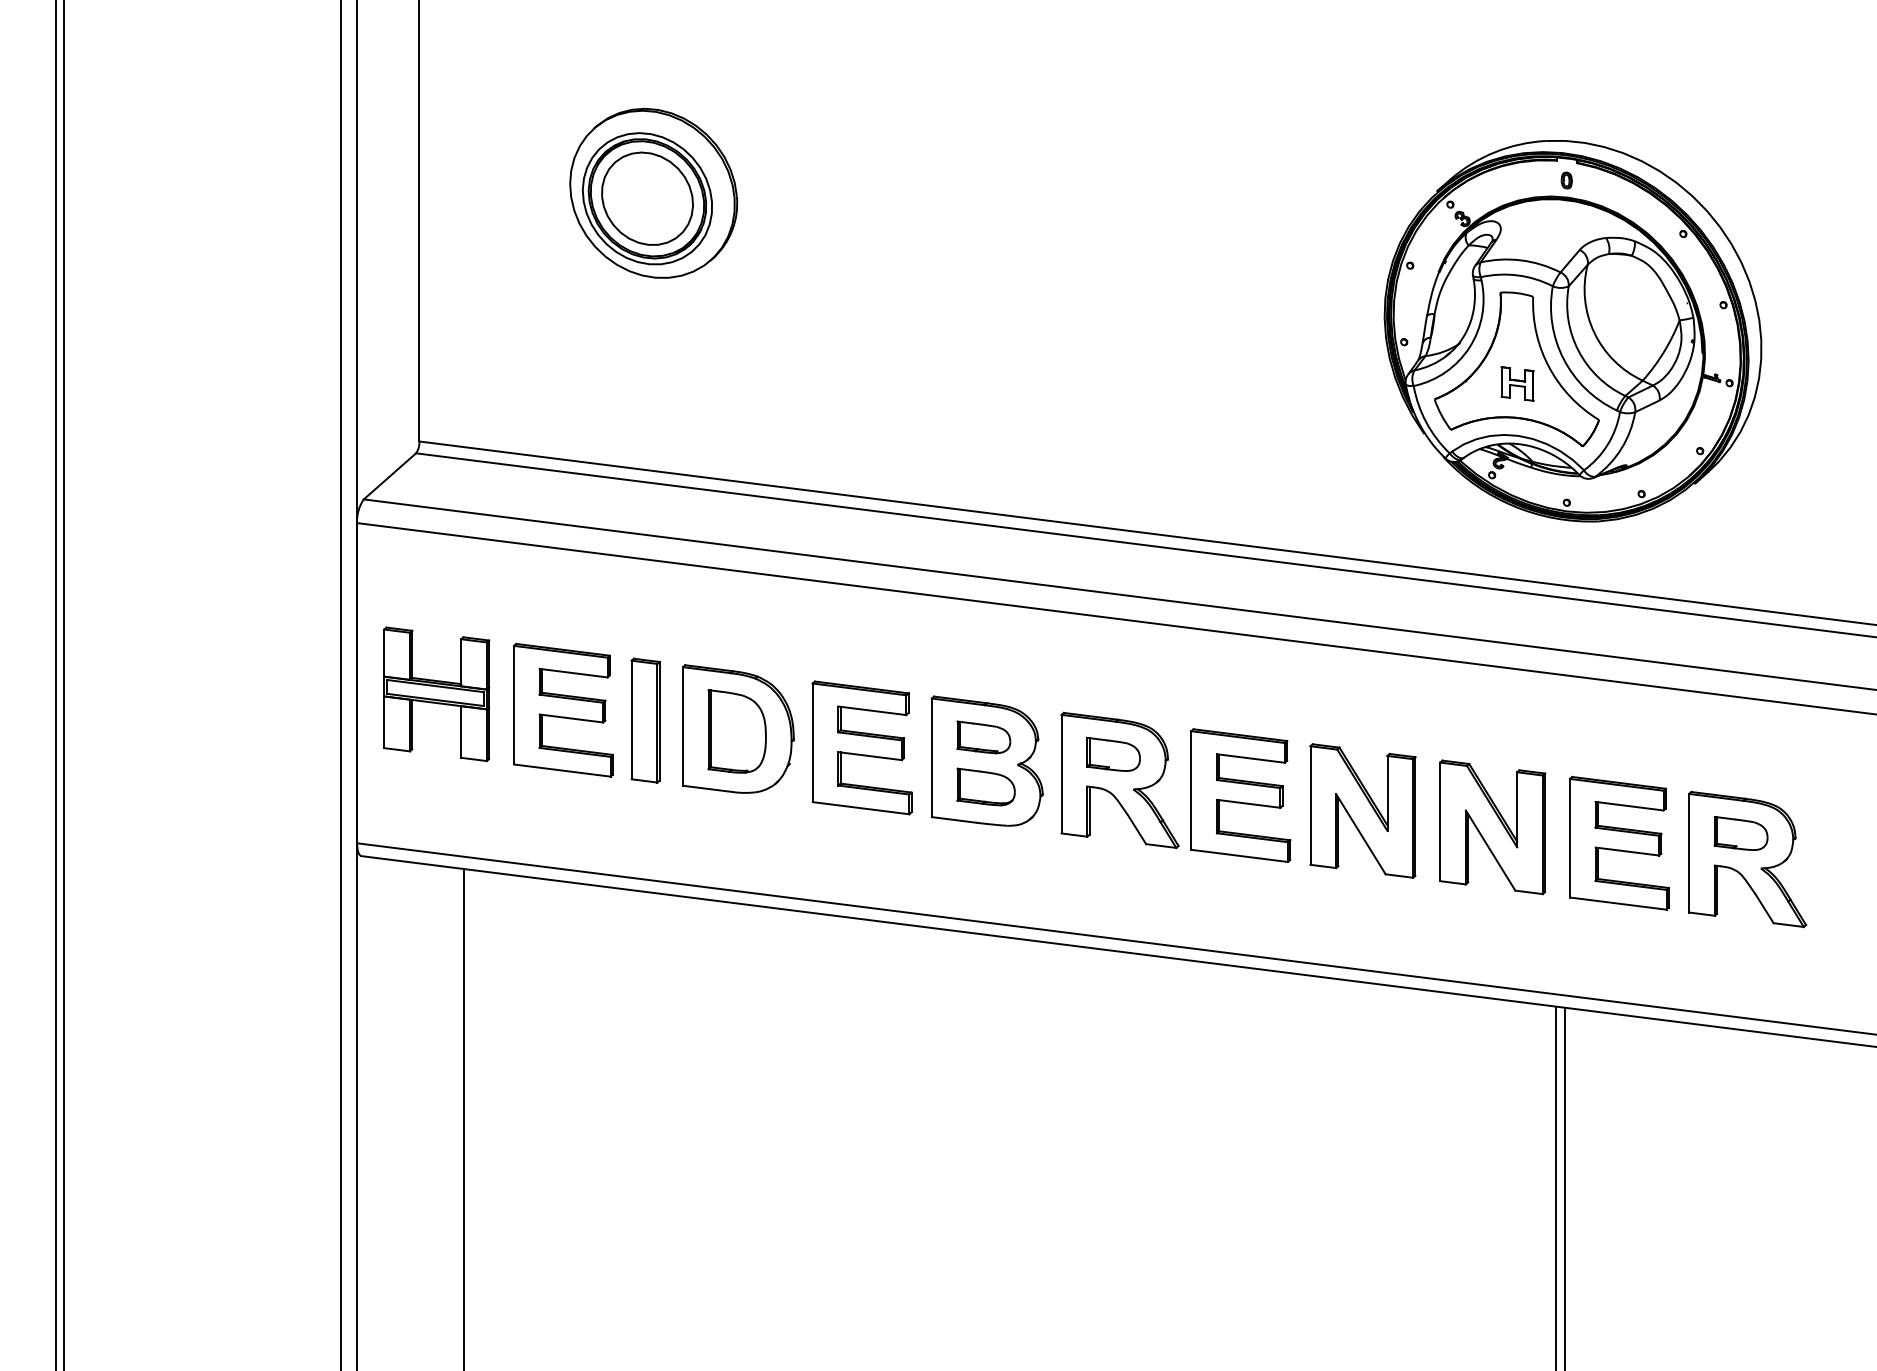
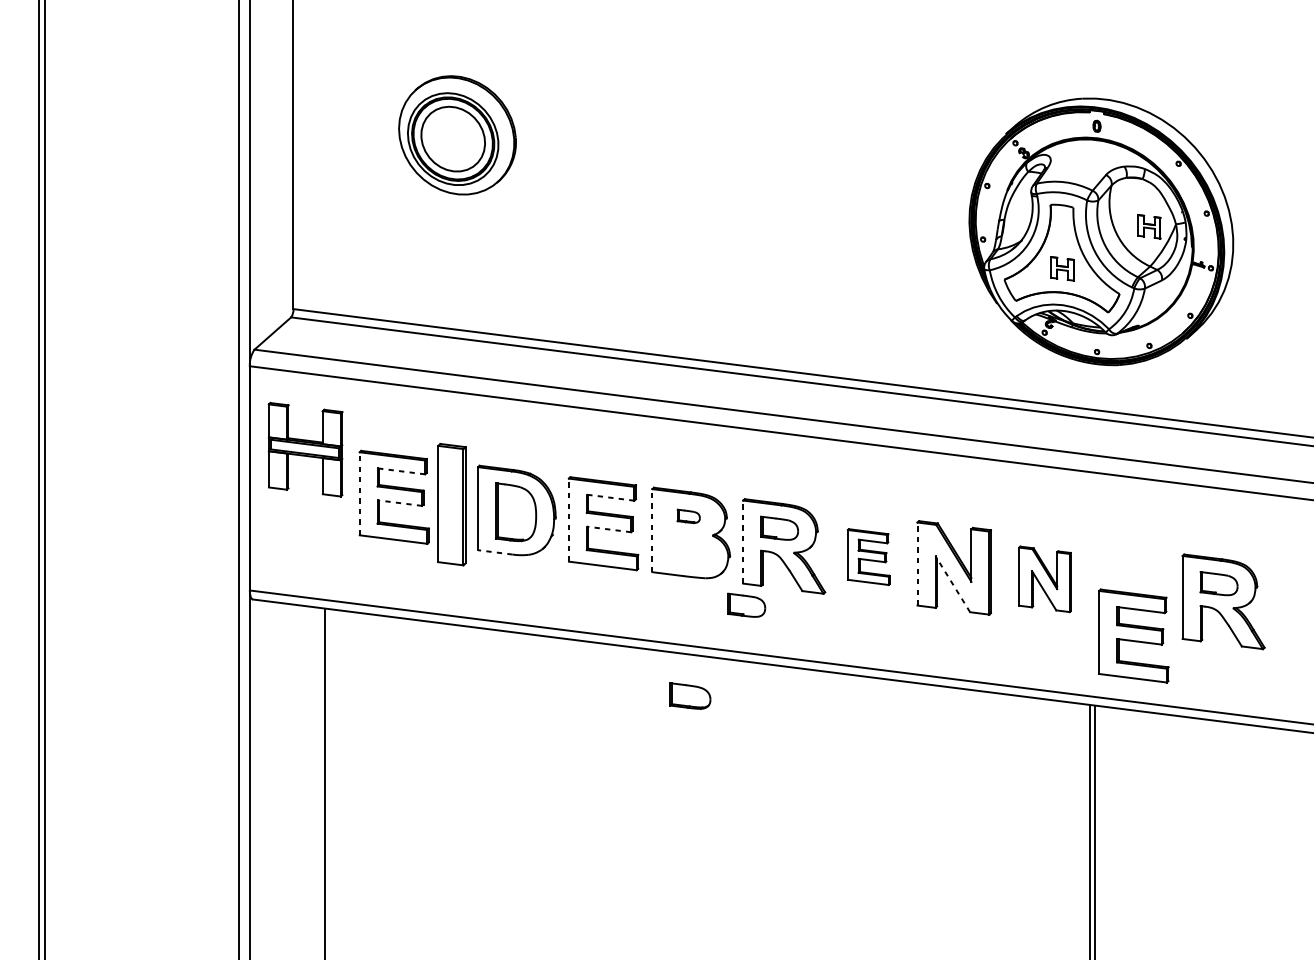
part: (1641, 323) -> (1149, 226), added
line: (573, 673) -> (401, 471), solid -> dashed
part: (436, 694) -> (305, 449), moved
line: (514, 704) -> (360, 493), solid -> dashed
line: (871, 710) -> (610, 497), solid -> dashed
line: (571, 718) -> (399, 503), solid -> dashed
part: (645, 720) -> (451, 504), size x1.4
part: (983, 737) -> (688, 516), size x0.6
line: (812, 742) -> (568, 519), solid -> dashed
line: (870, 756) -> (609, 529), solid -> dashed
line: (931, 757) -> (652, 530), solid -> dashed
line: (1061, 773) -> (743, 541), solid -> dashed
part: (985, 786) -> (689, 695), moved
line: (707, 788) -> (495, 552), solid -> dashed
part: (1240, 795) -> (868, 557), size x0.6
line: (1310, 805) -> (917, 564), solid -> dashed
part: (1492, 827) -> (1044, 579), size x0.7
line: (1360, 833) -> (952, 583), solid -> dashed
part: (1619, 842) -> (1133, 635), moved
part: (1066, 864) -> (746, 605), added

